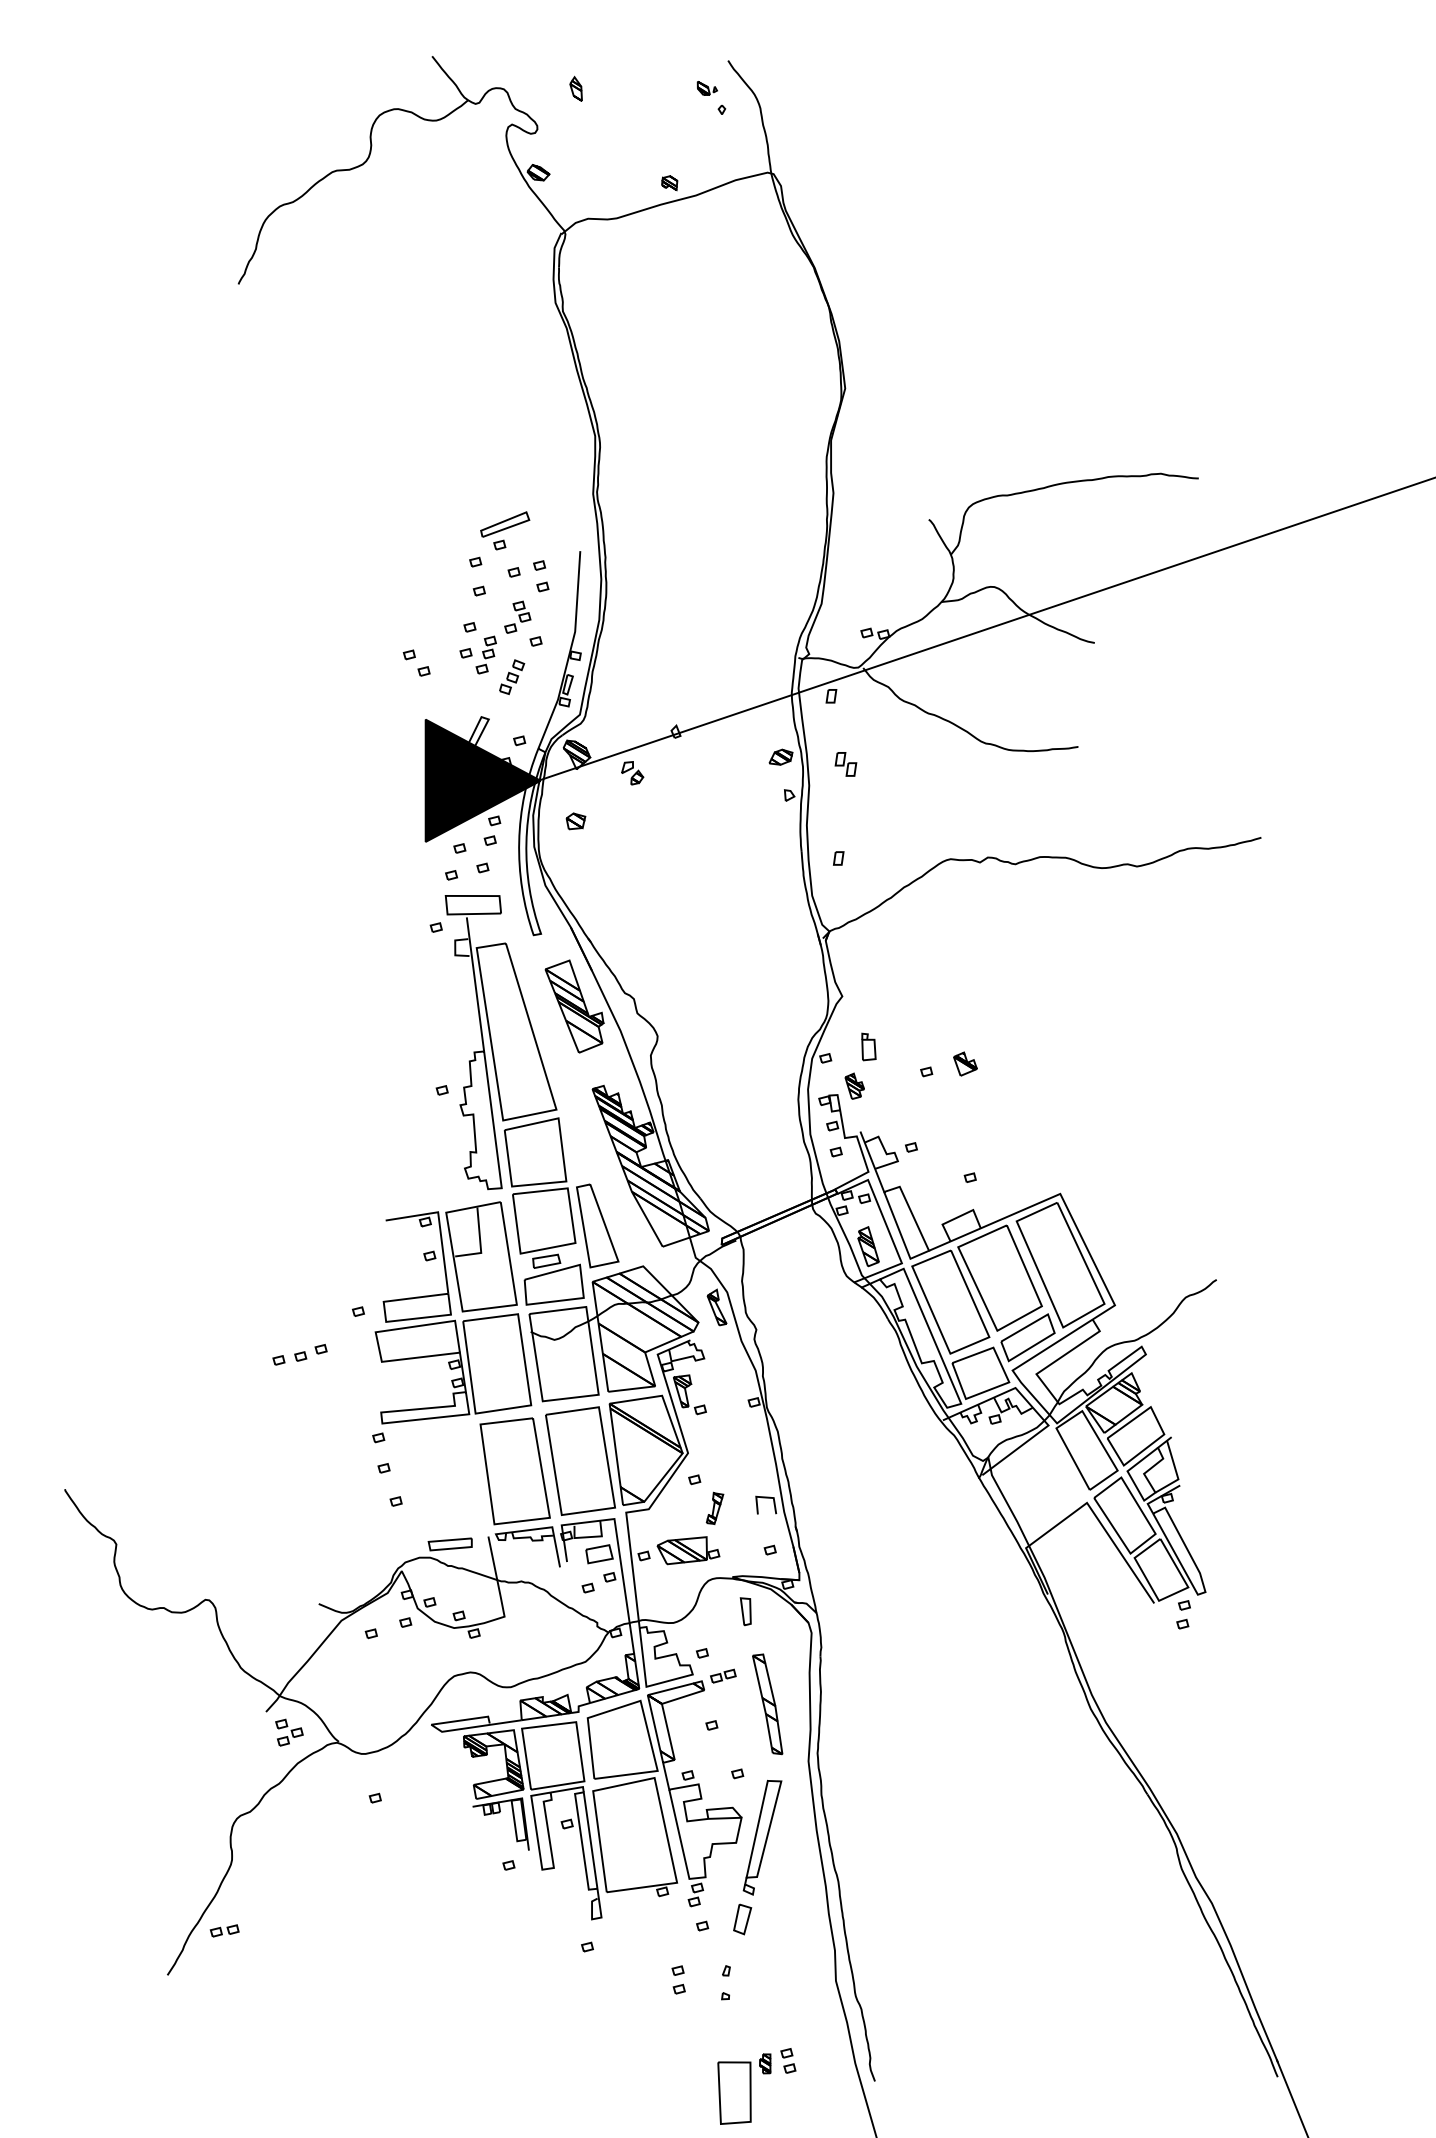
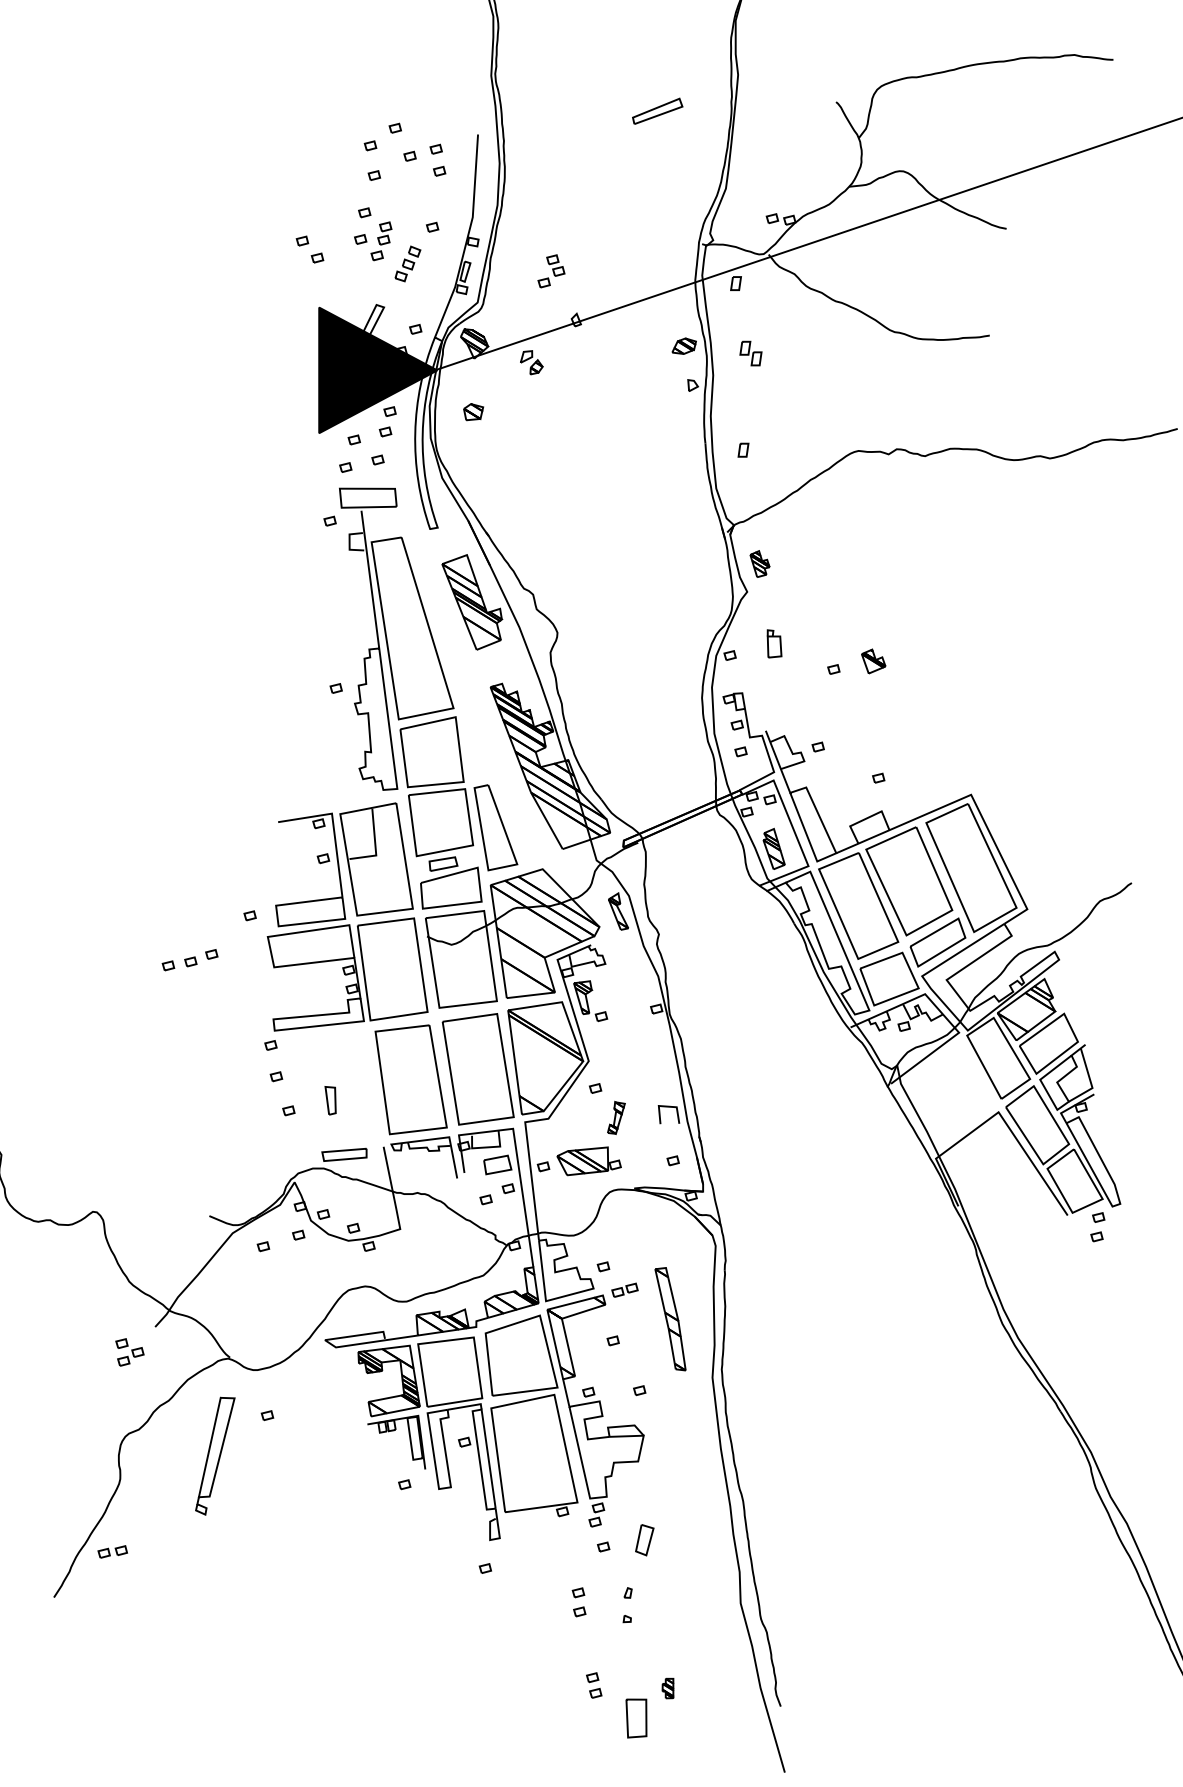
part: (505, 524) -> (658, 111), moved
part: (517, 616) -> (551, 270), moved
part: (854, 1085) -> (759, 563), moved
part: (745, 1611) -> (330, 1100), moved
part: (289, 1732) -> (129, 1352), moved
part: (762, 1837) -> (215, 1455), moved
part: (788, 2060) -> (594, 1685), moved
part: (734, 2092) -> (636, 1717), size x0.6

